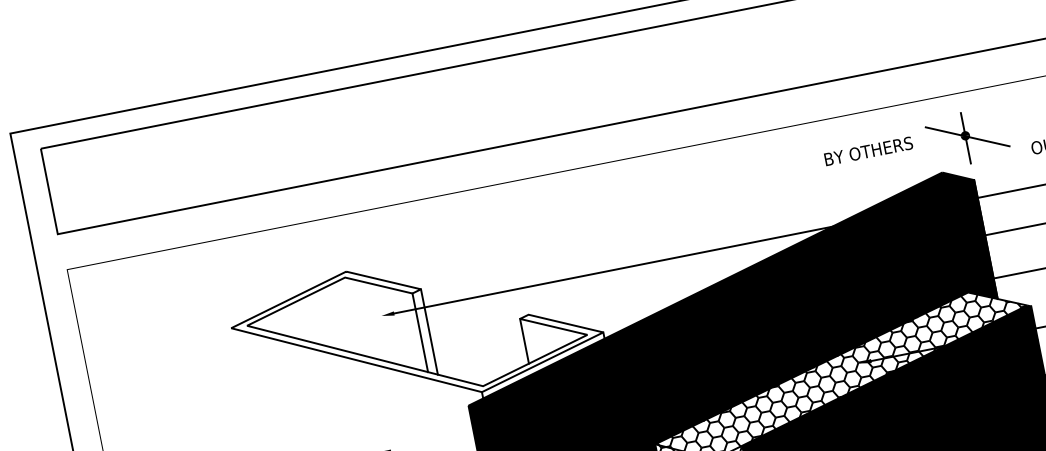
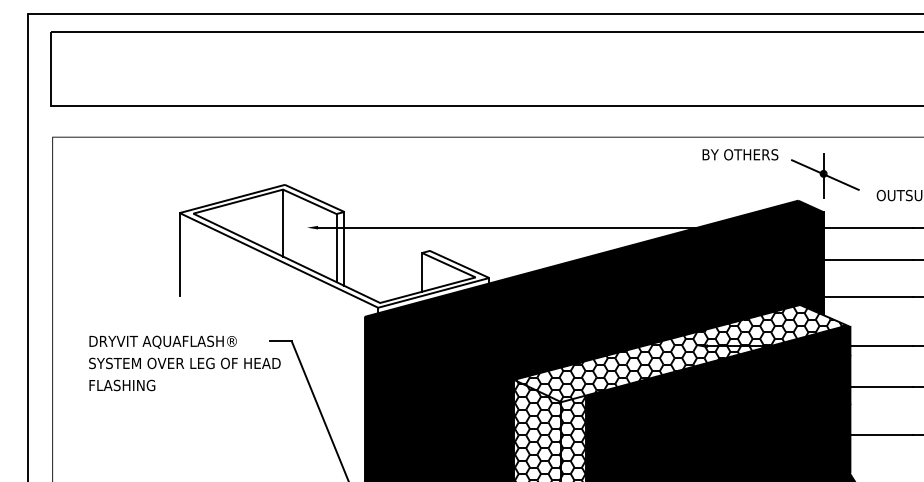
text: (868, 150) -> (740, 154), moved
line: (353, 315) -> (283, 222), added
line: (240, 376) -> (179, 254), added

